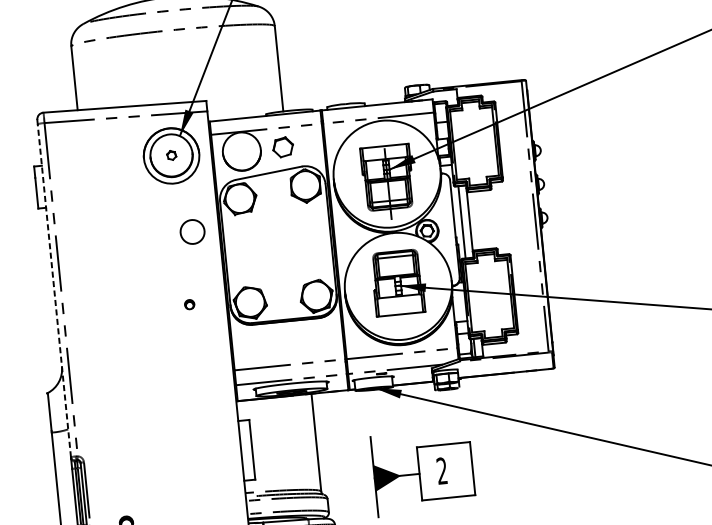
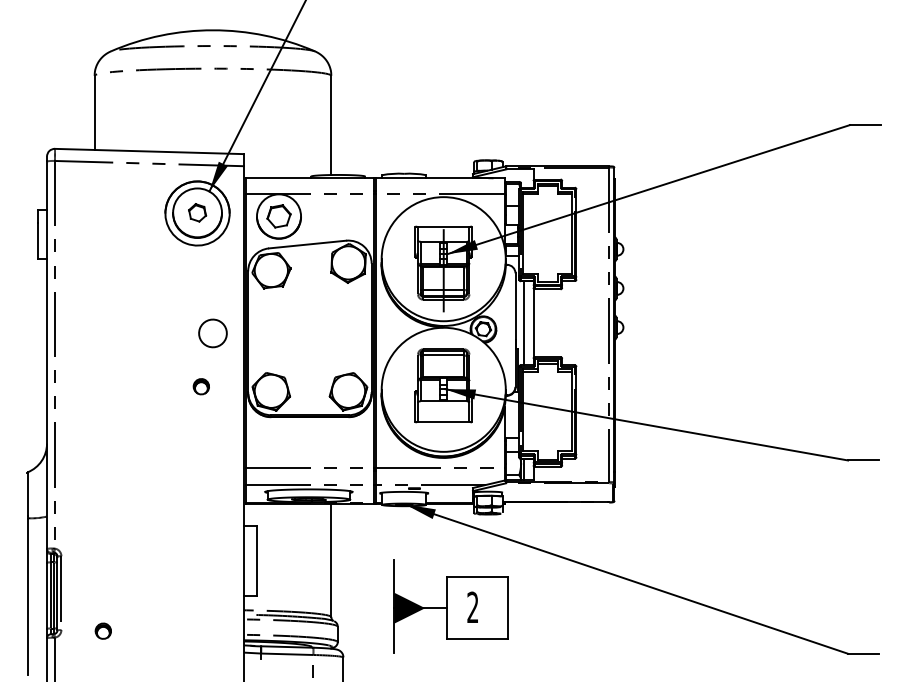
part: (282, 147) -> (278, 216), moved
part: (171, 155) -> (197, 212), size x1.67
part: (192, 232) -> (212, 333), moved
line: (54, 290) -> (47, 355), dashed -> solid
part: (188, 304) -> (200, 386), size x1.43

